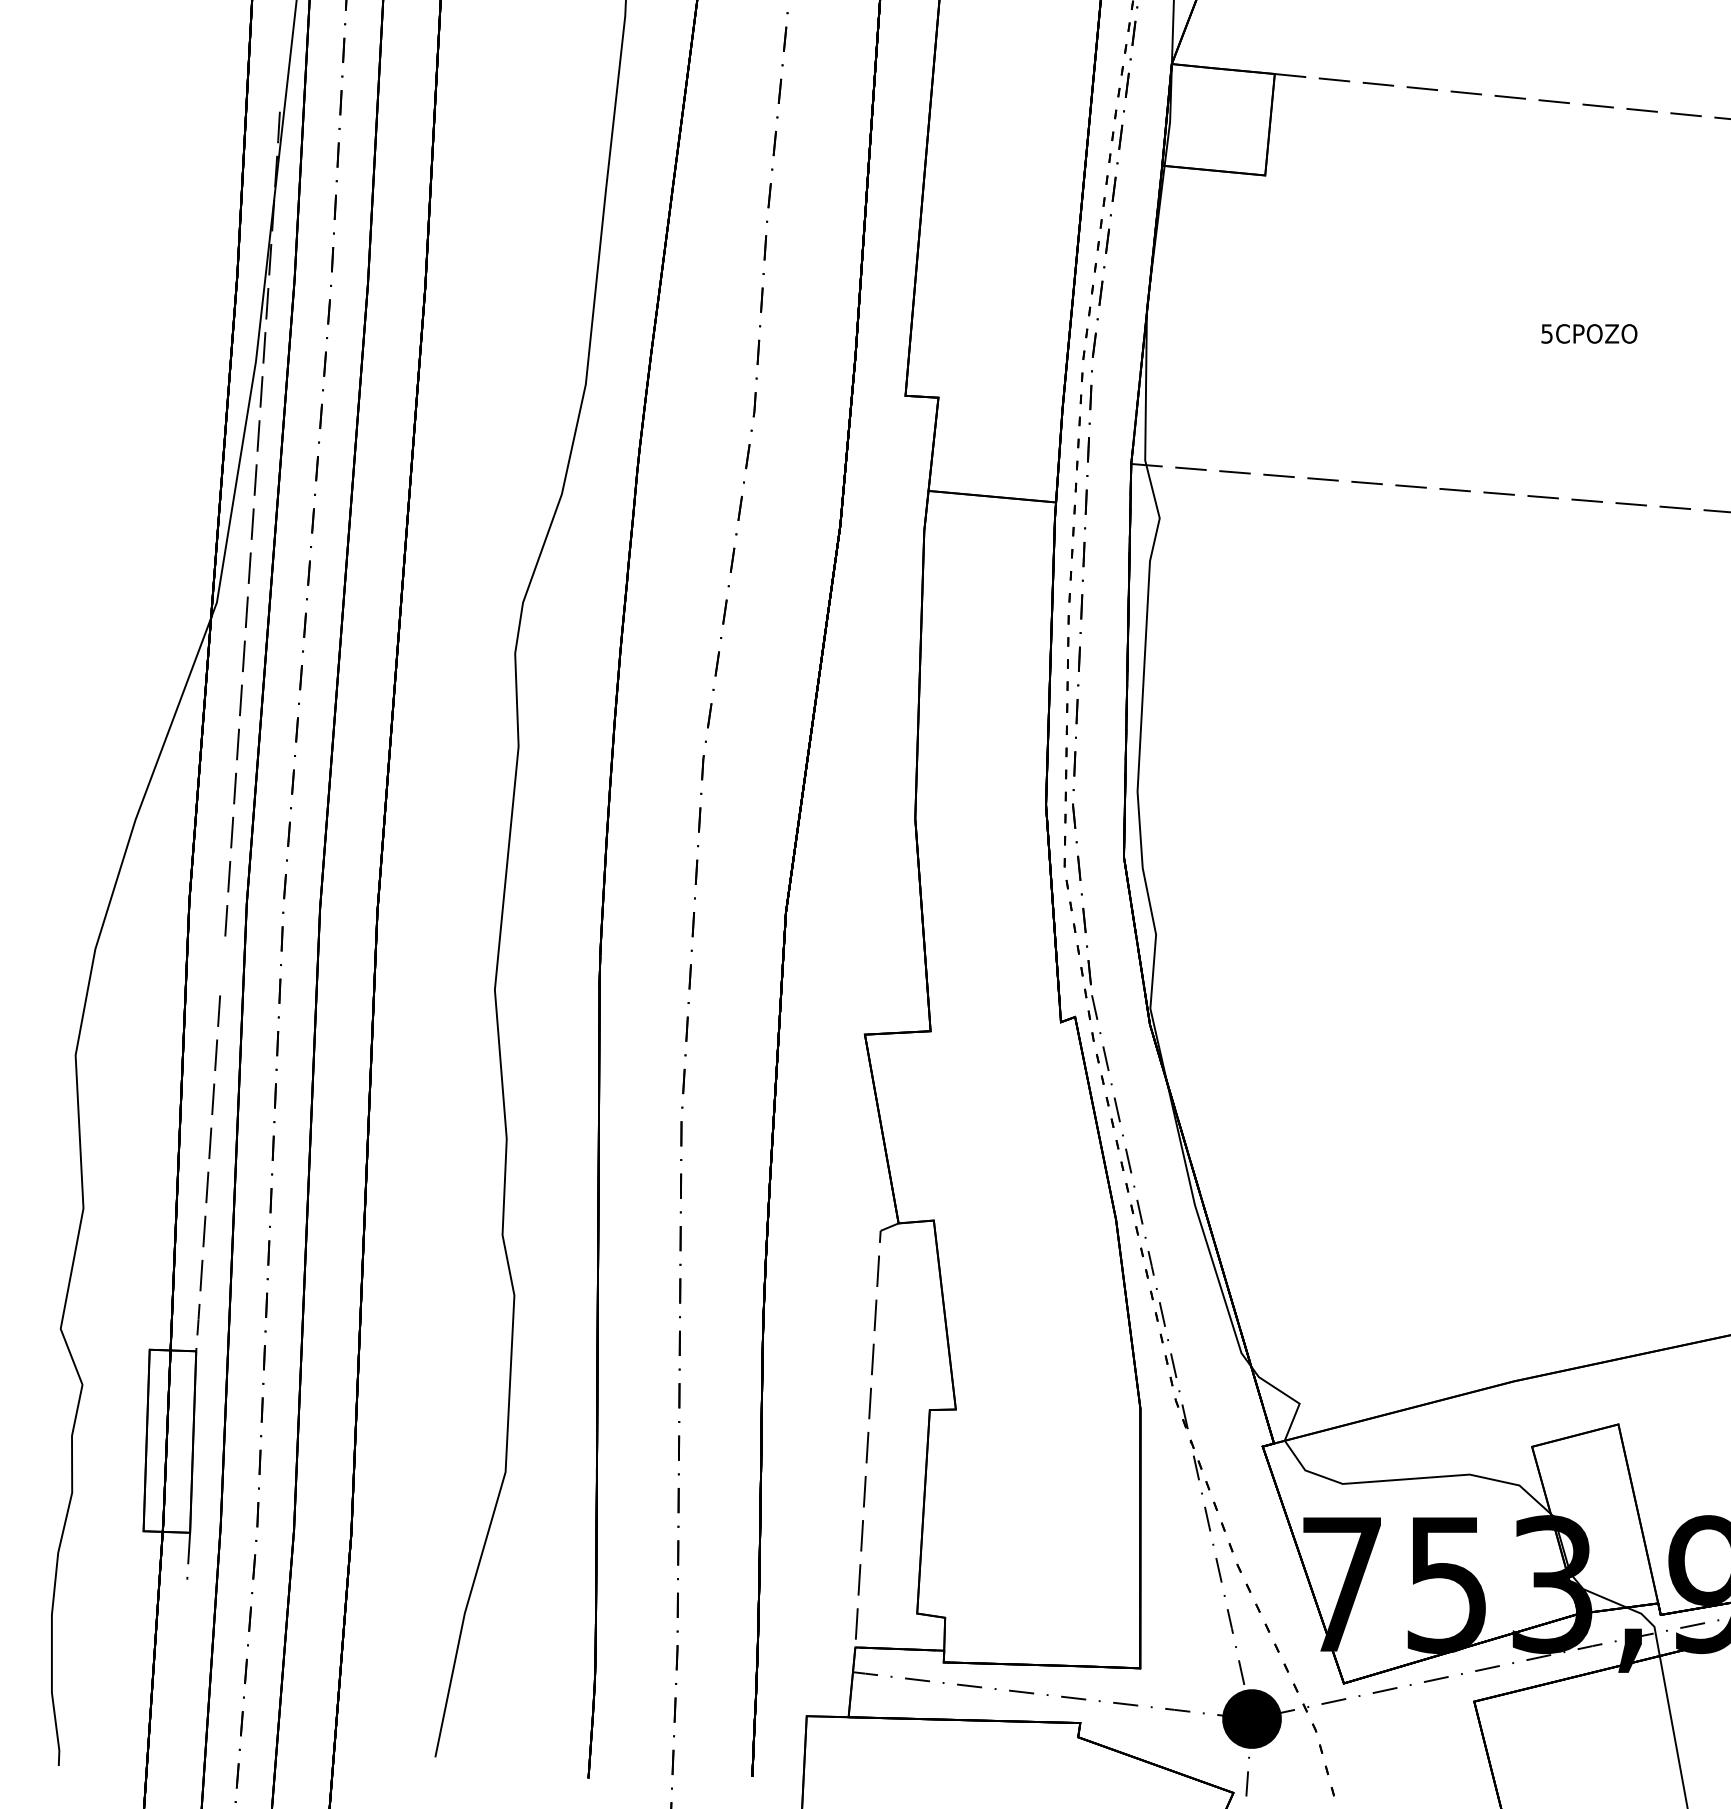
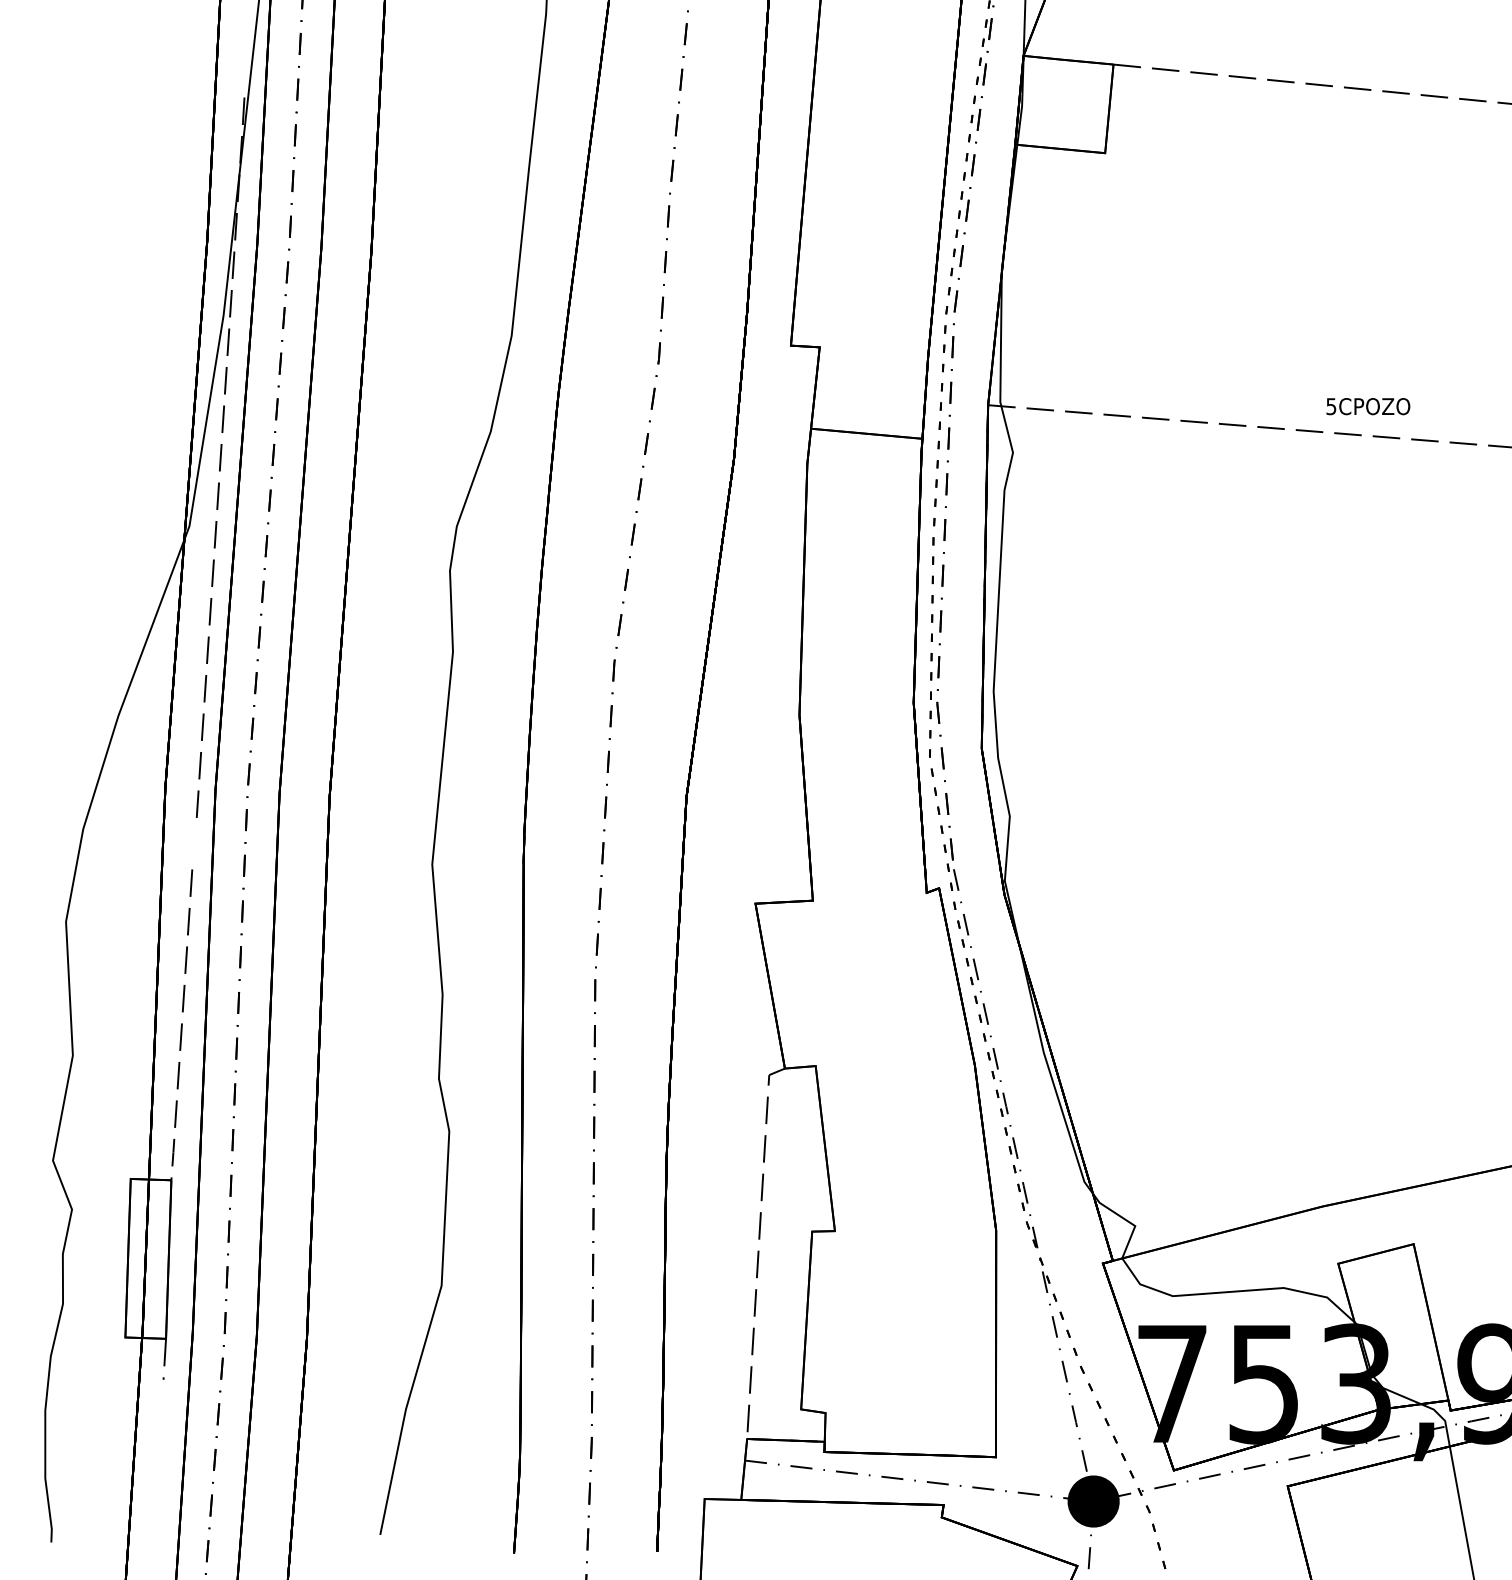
text: (1589, 333) -> (1368, 406), moved

